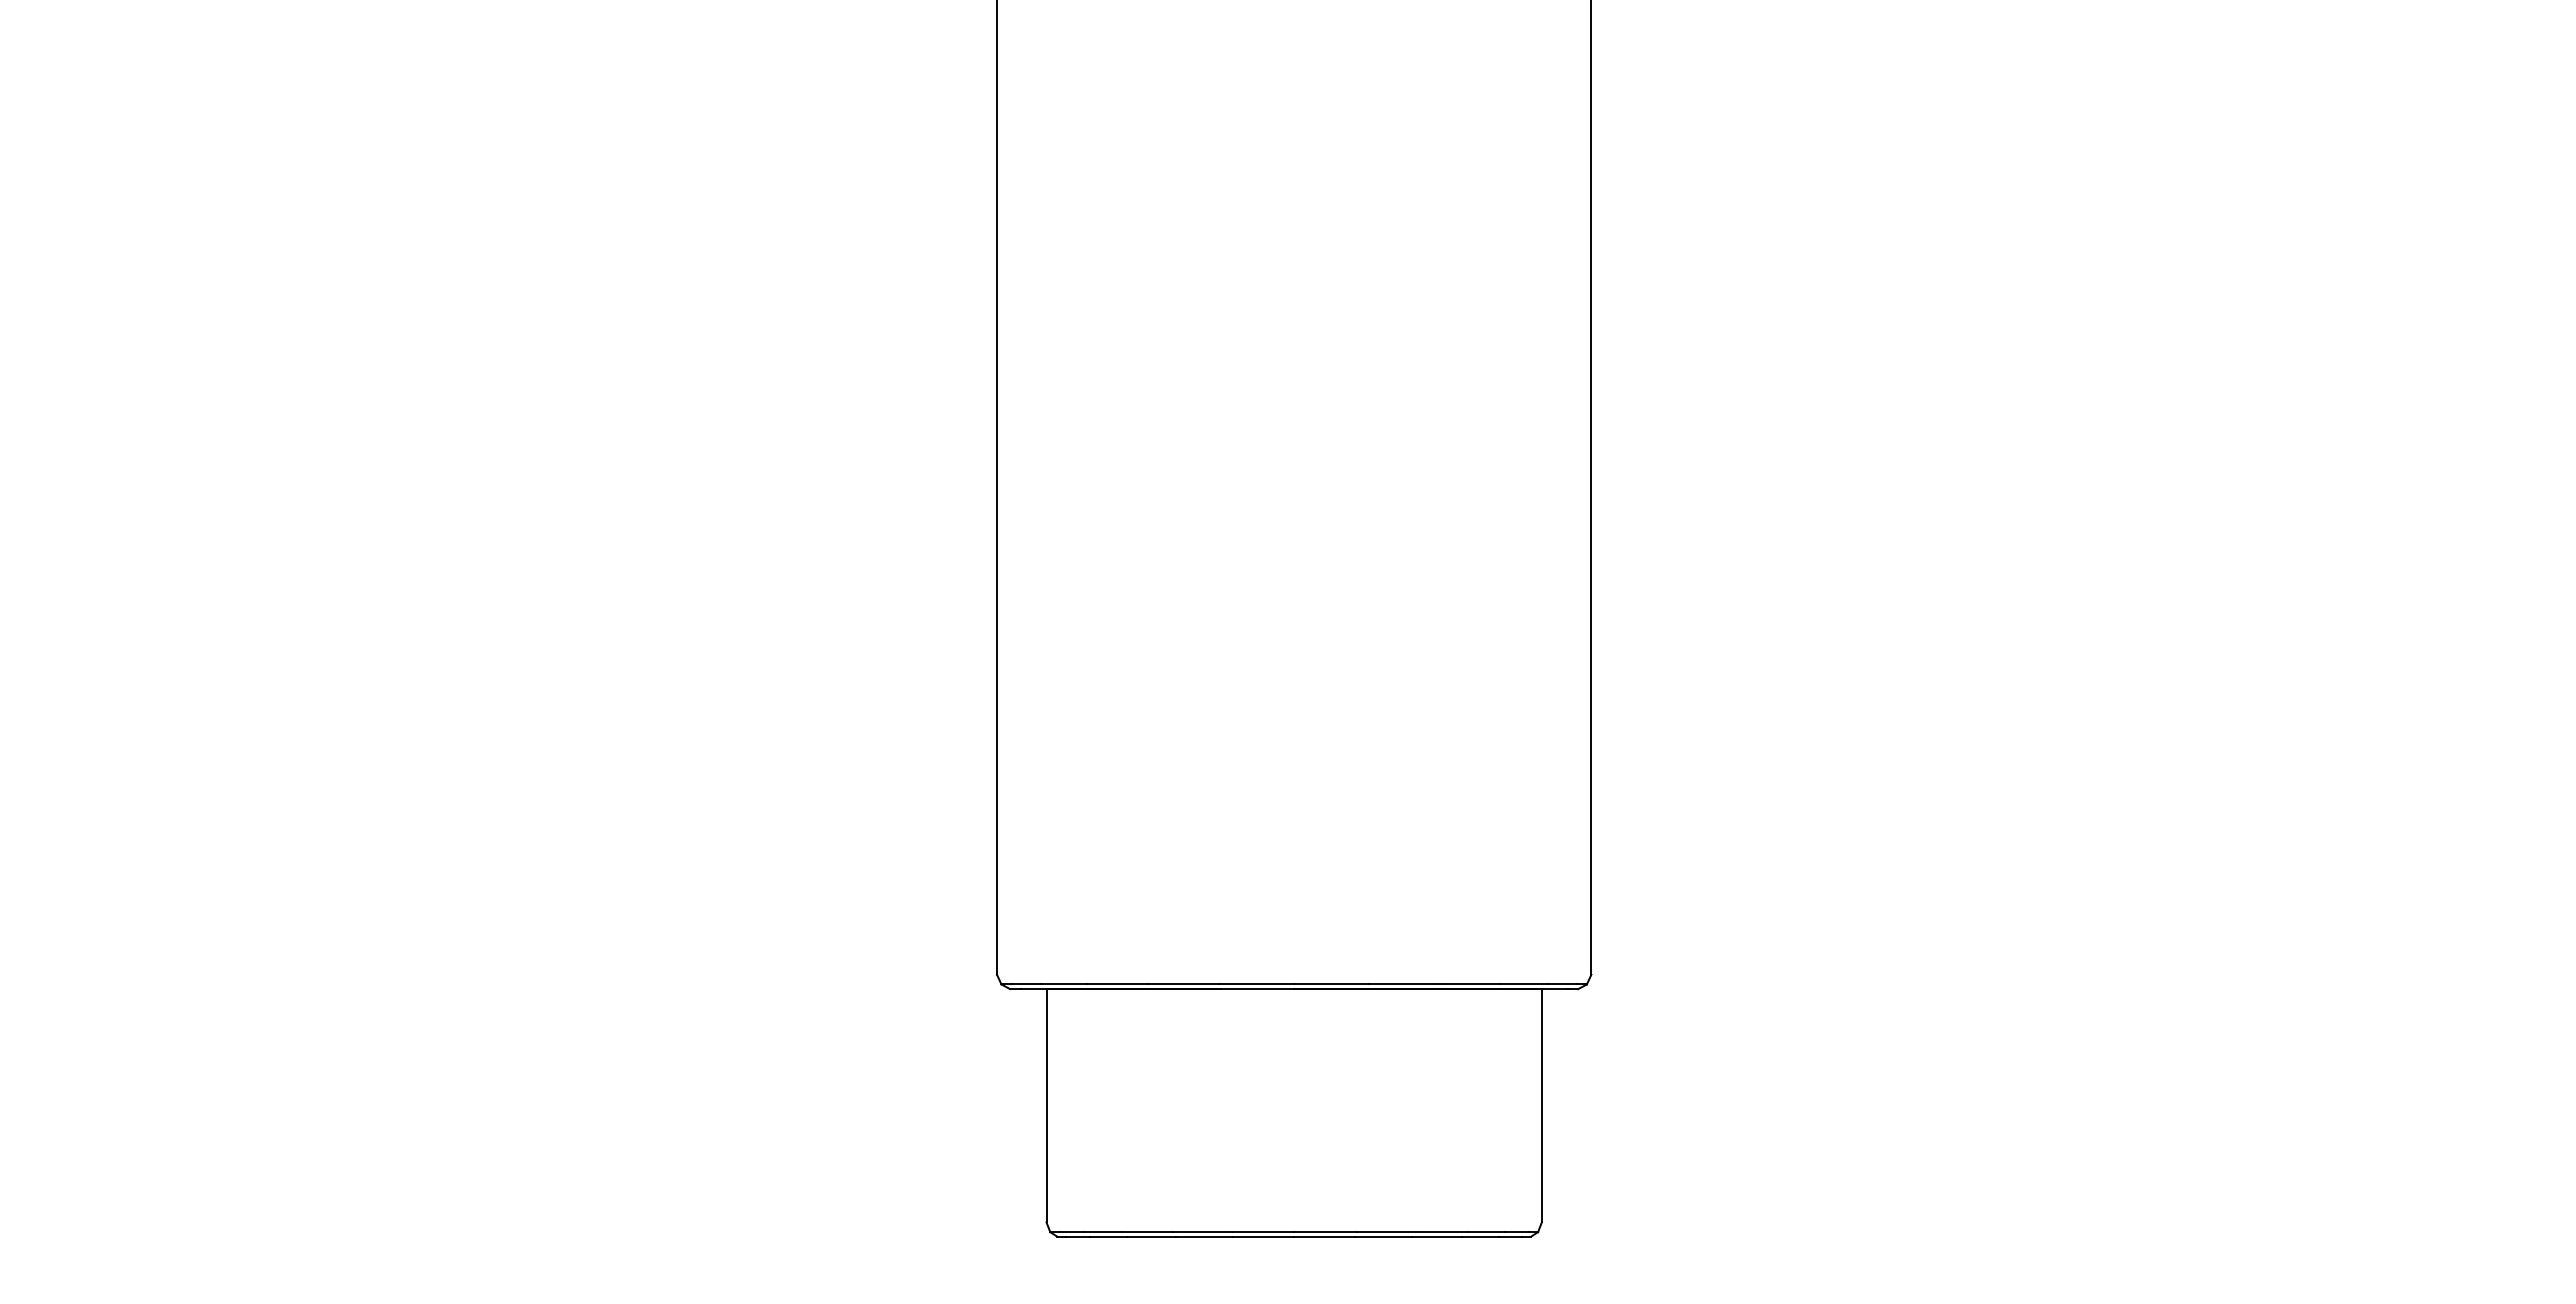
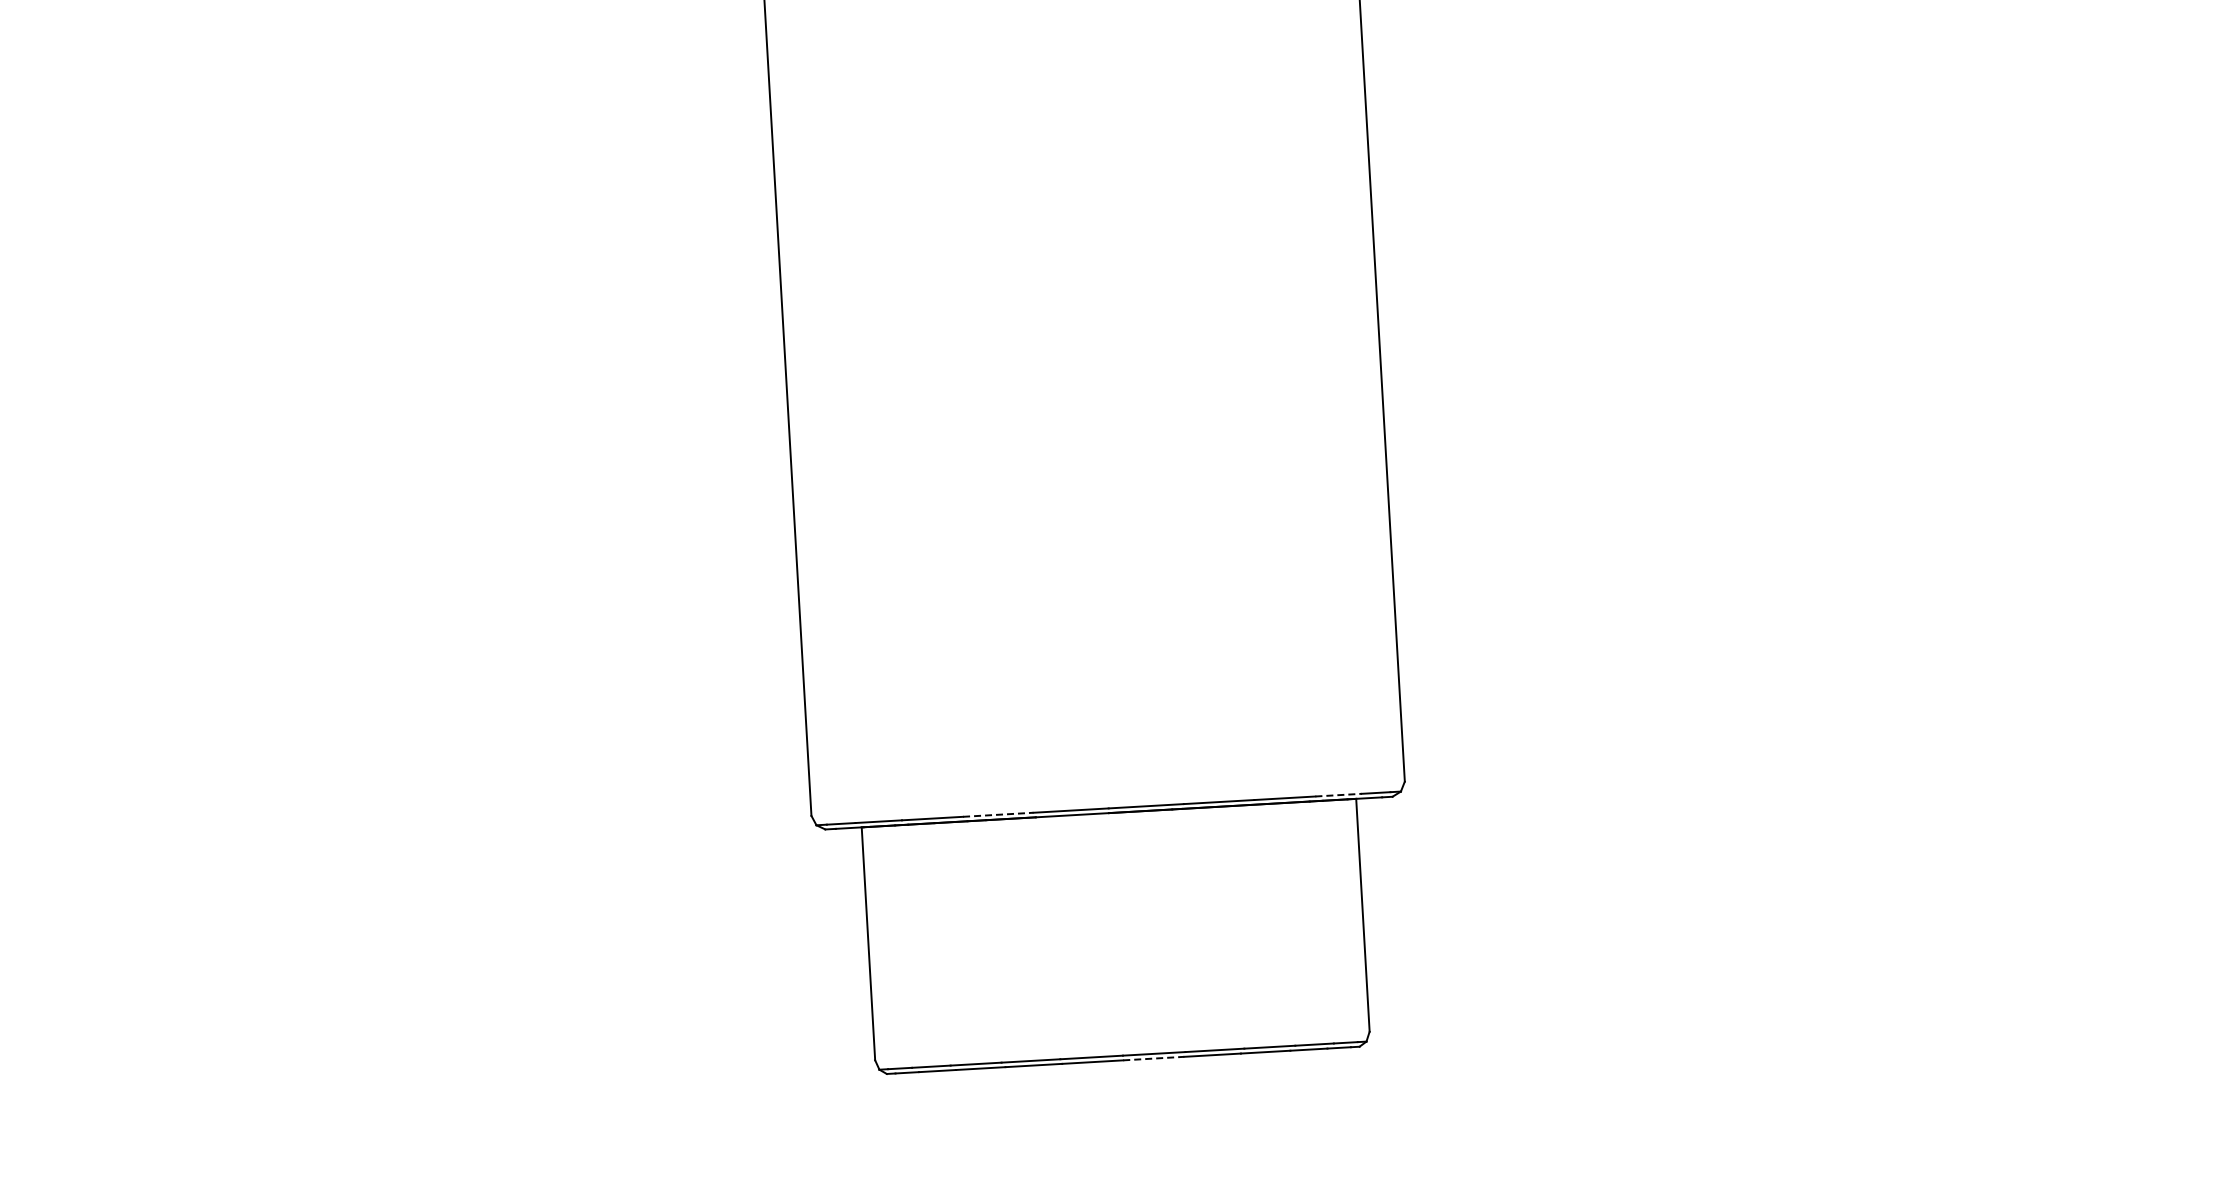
line: (1184, 984) -> (999, 814), solid -> dashed
line: (1524, 984) -> (1338, 795), solid -> dashed
line: (1324, 1236) -> (1153, 1058), solid -> dashed

